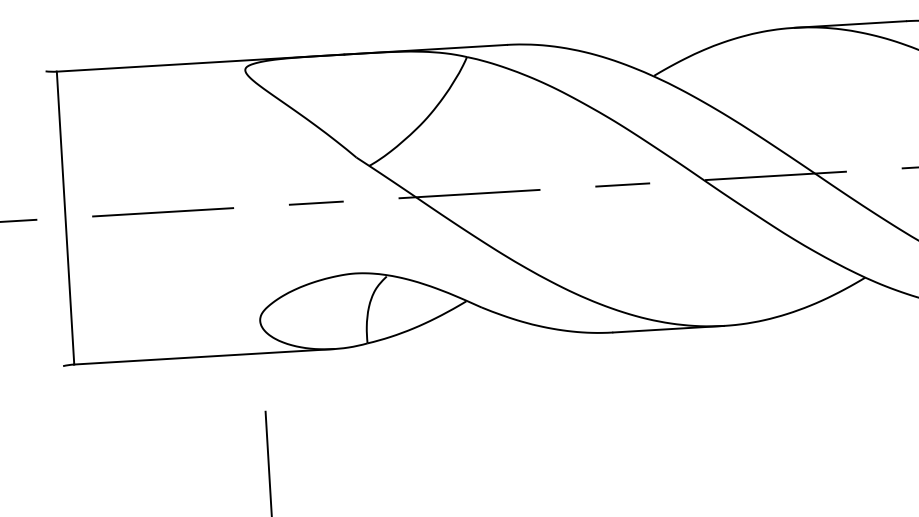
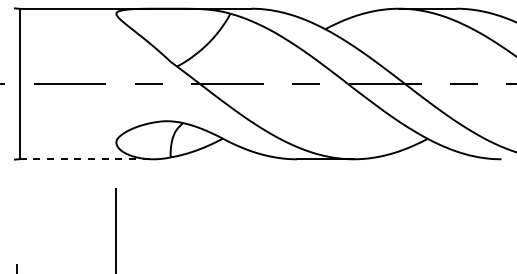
line: (203, 357) -> (86, 159), solid -> dashed

